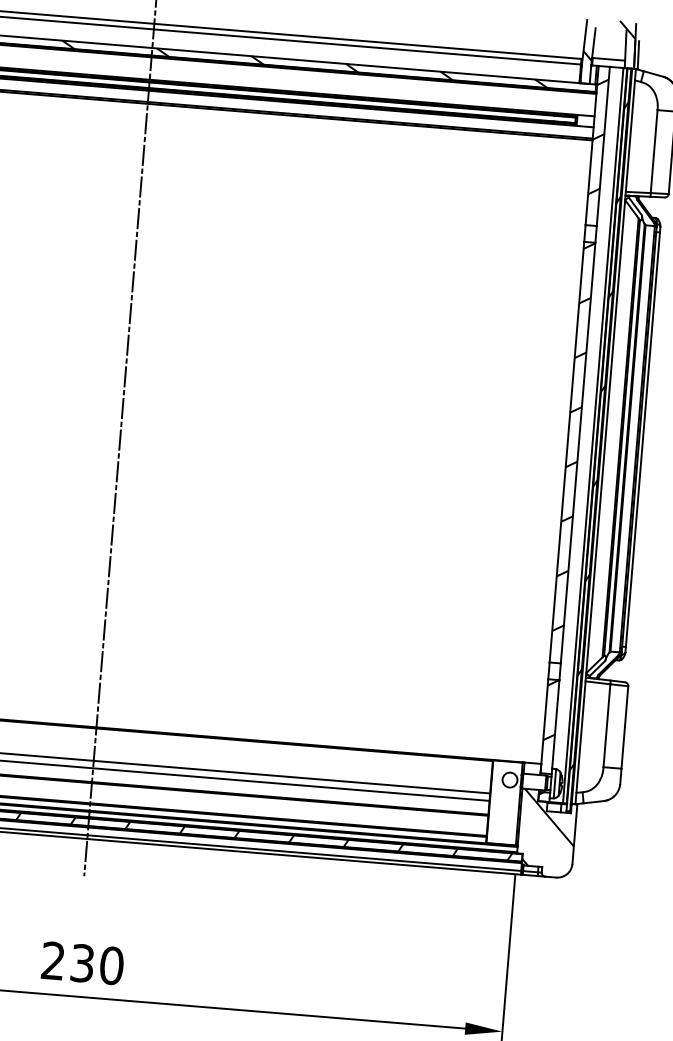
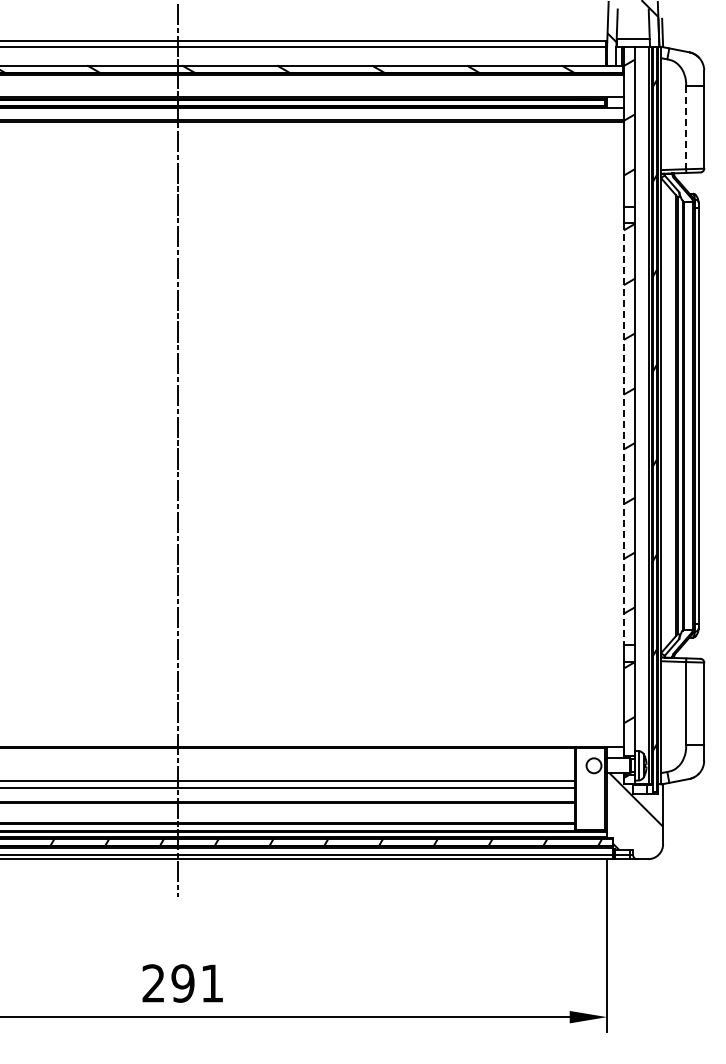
line: (654, 151) -> (686, 127), solid -> dashed
line: (566, 452) -> (623, 434), solid -> dashed
text: (96, 964) -> (197, 983), 230 -> 291

